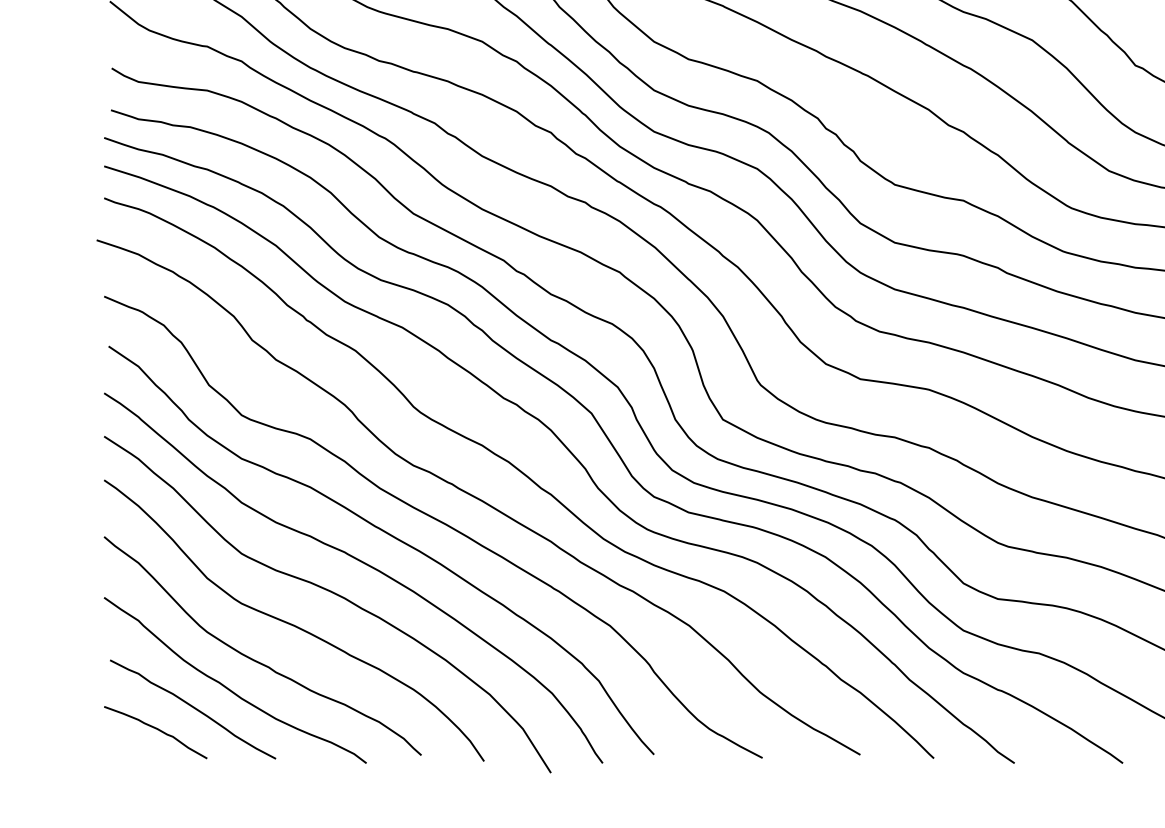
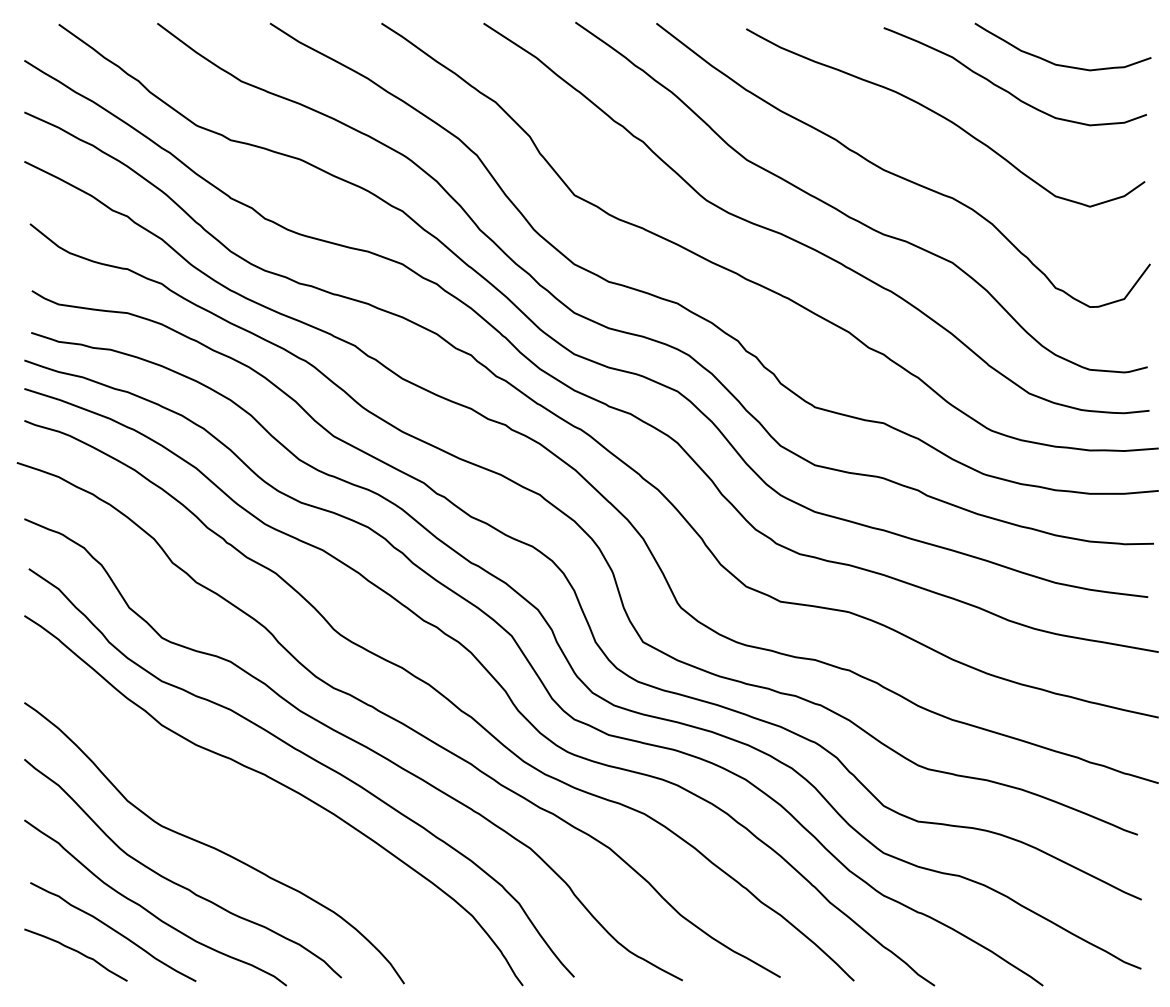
curve: (333, 593) -> (253, 816), removed

